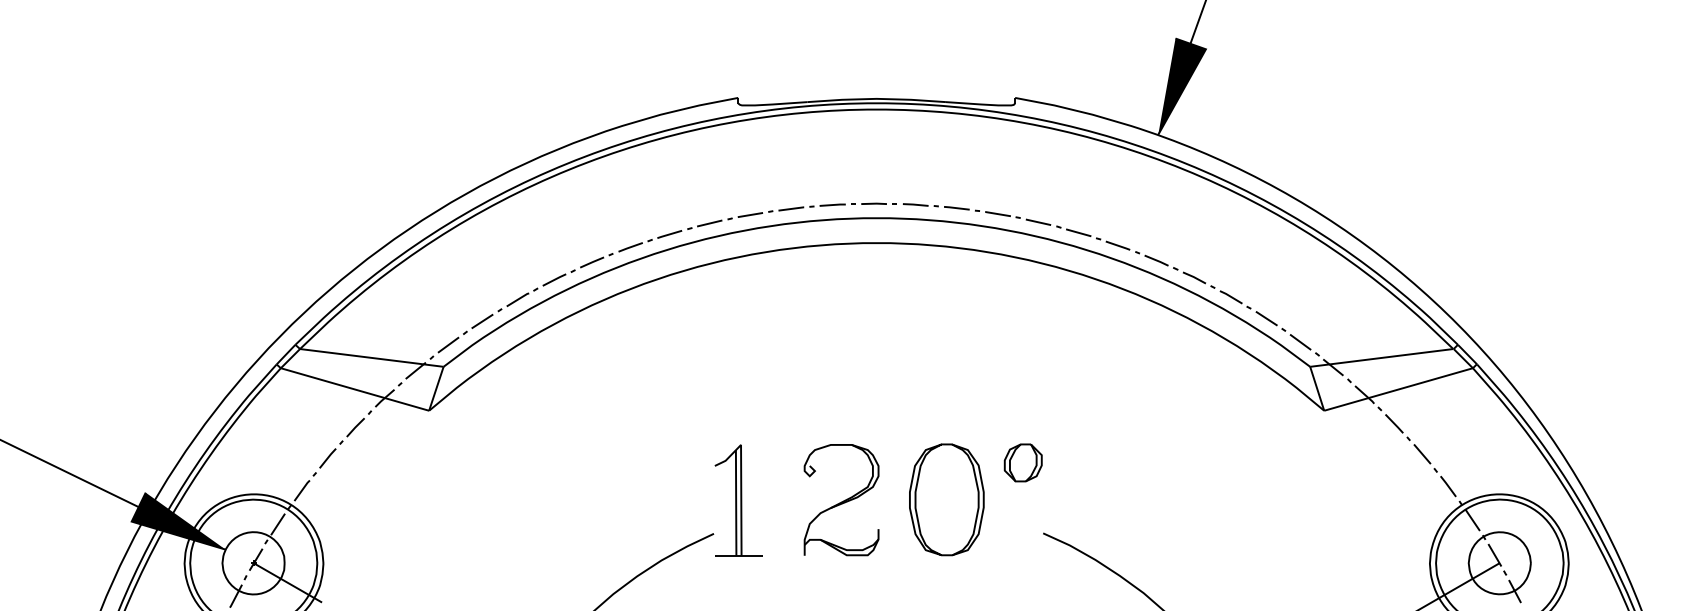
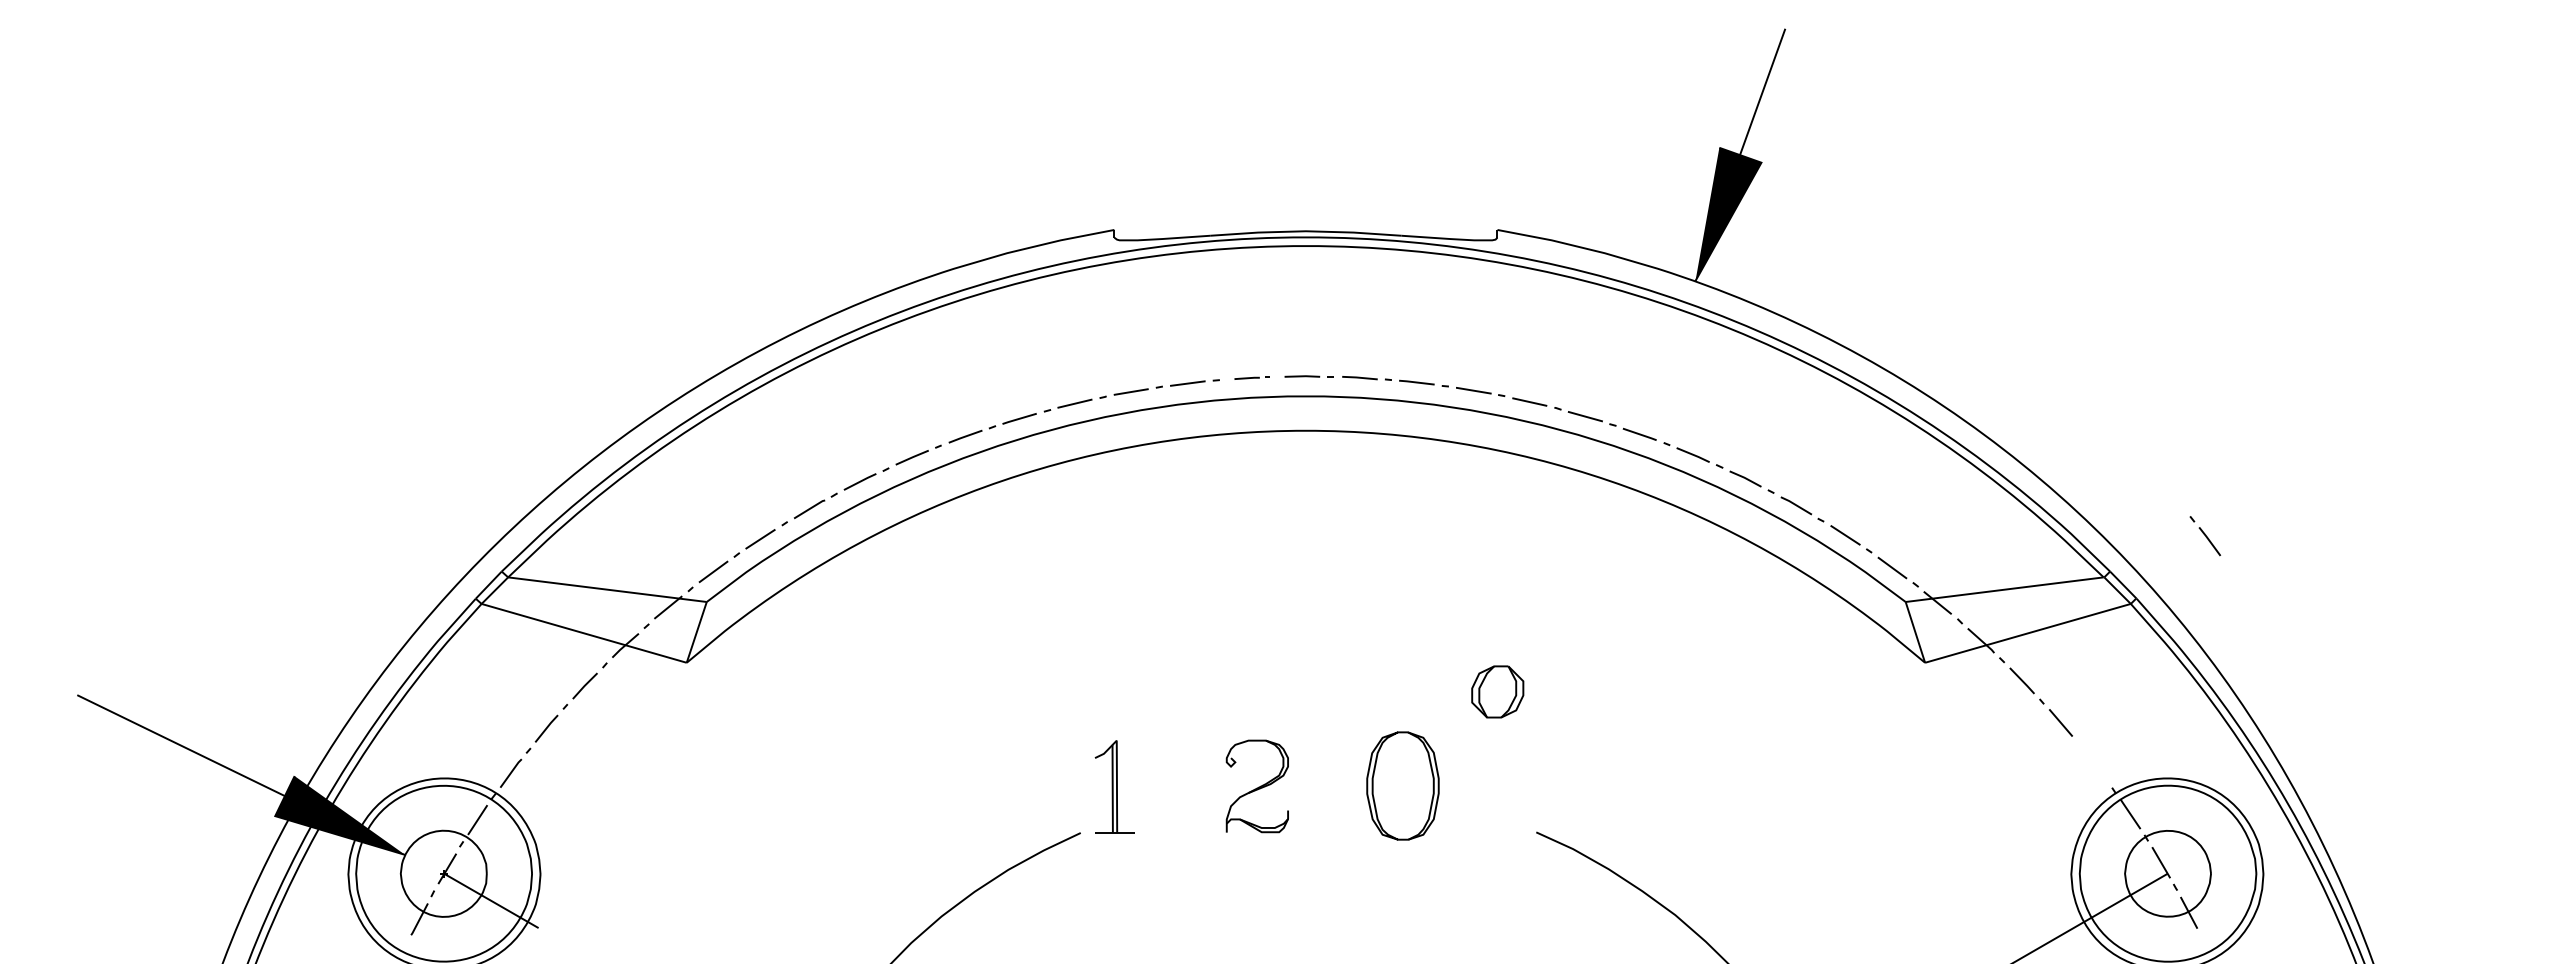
part: (837, 205) -> (1251, 378), size x0.7
part: (1023, 462) -> (1497, 691), moved
part: (1445, 482) -> (2205, 536), moved
part: (946, 499) -> (1402, 785), size x0.7
part: (738, 500) -> (1114, 786), size x0.6
part: (841, 500) -> (1257, 786), size x0.6

